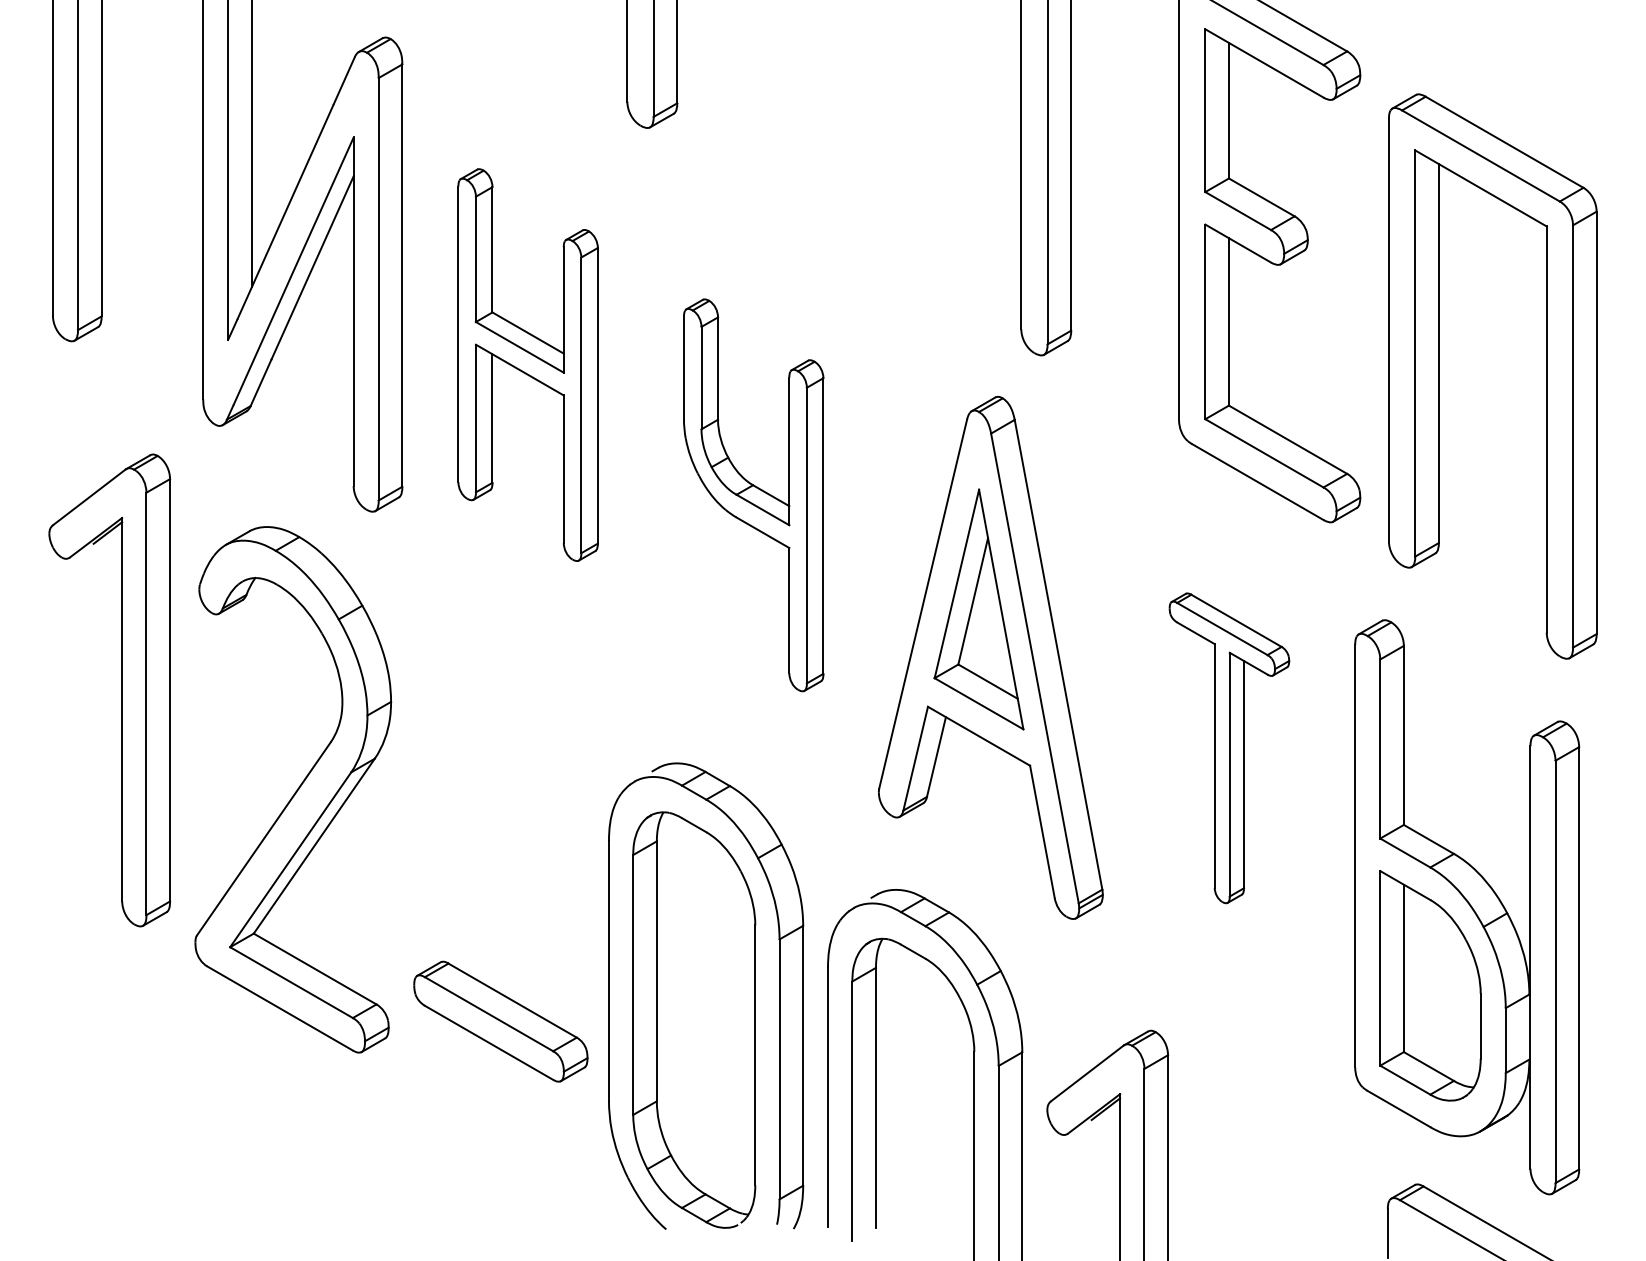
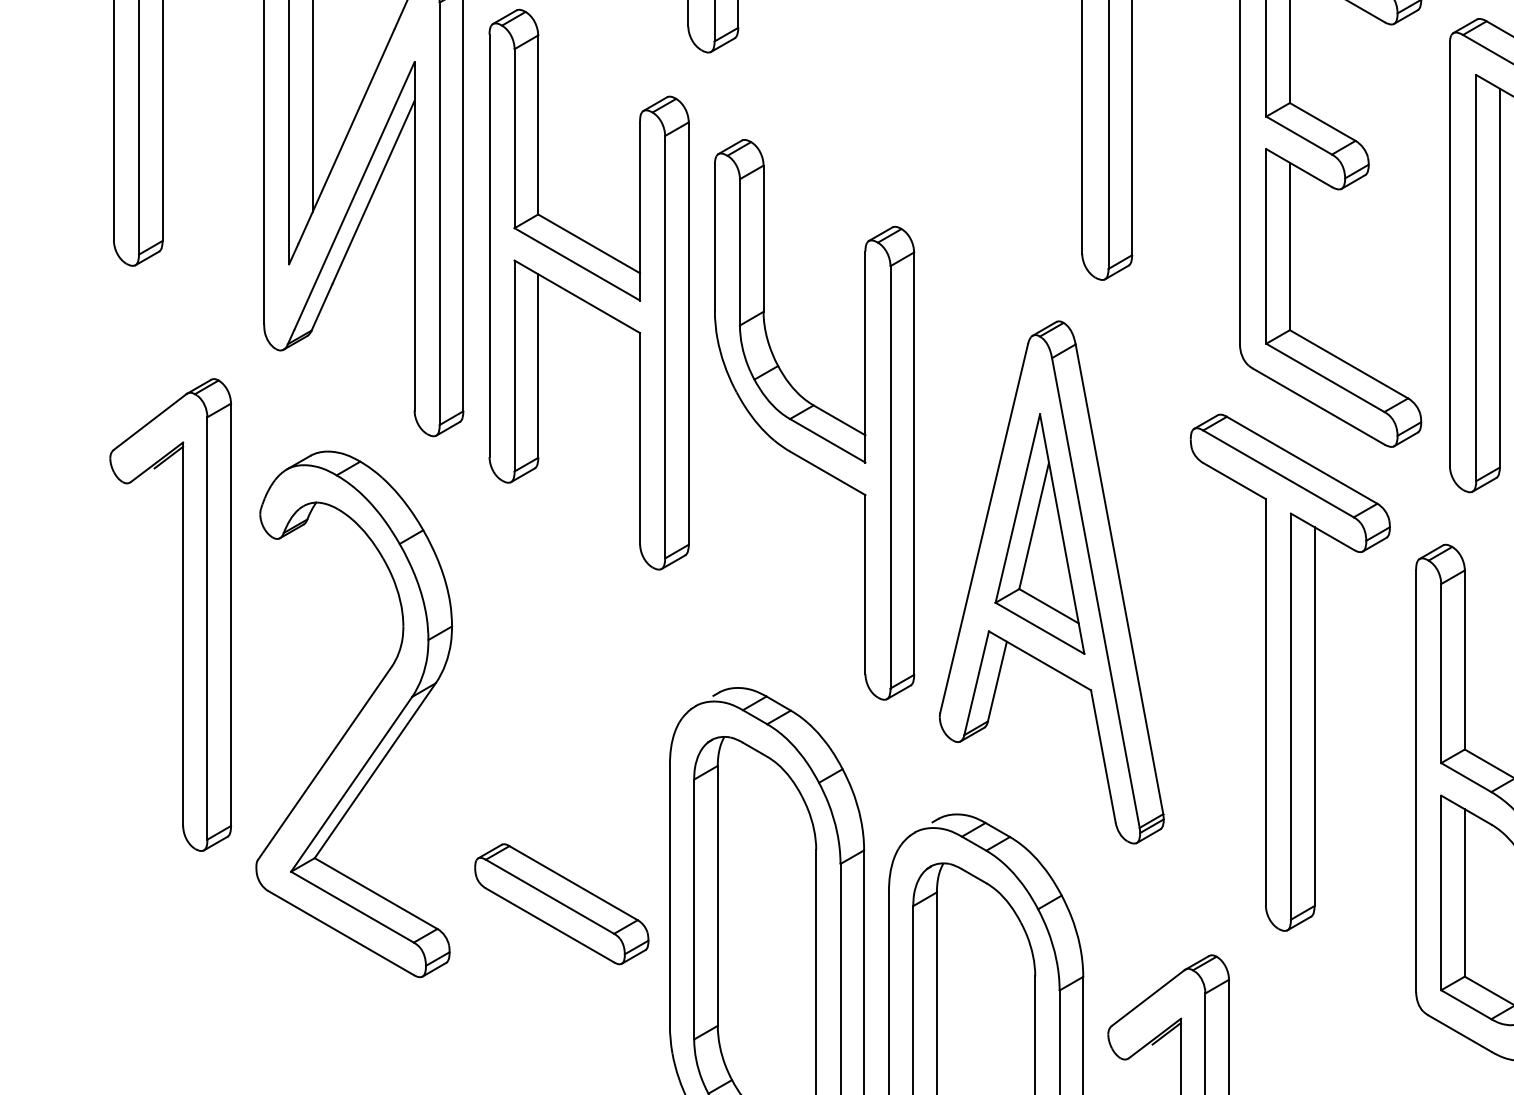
part: (527, 364) -> (588, 289), size x1.43
part: (753, 495) -> (814, 420), size x1.43
part: (1229, 748) -> (1290, 673), size x1.67
part: (500, 1021) -> (561, 904), moved

